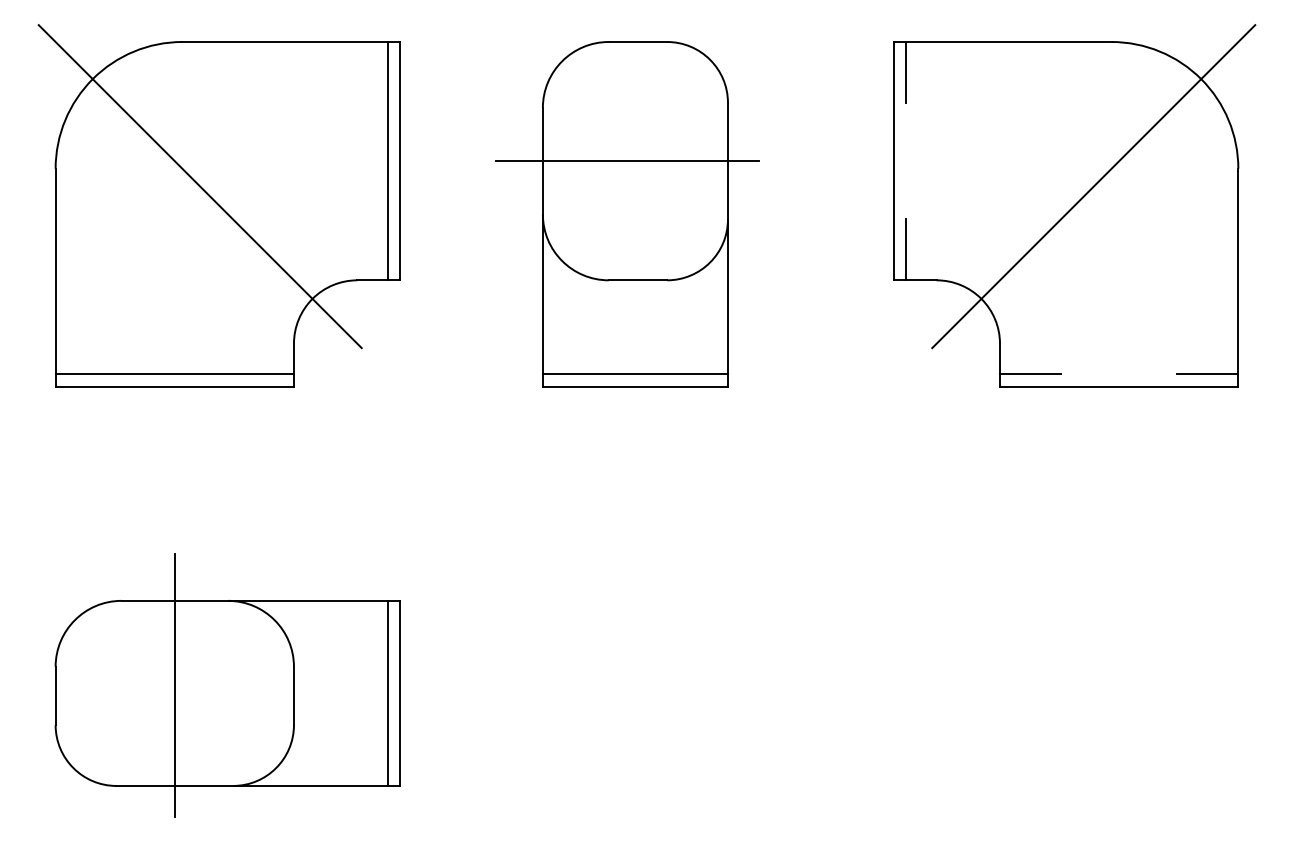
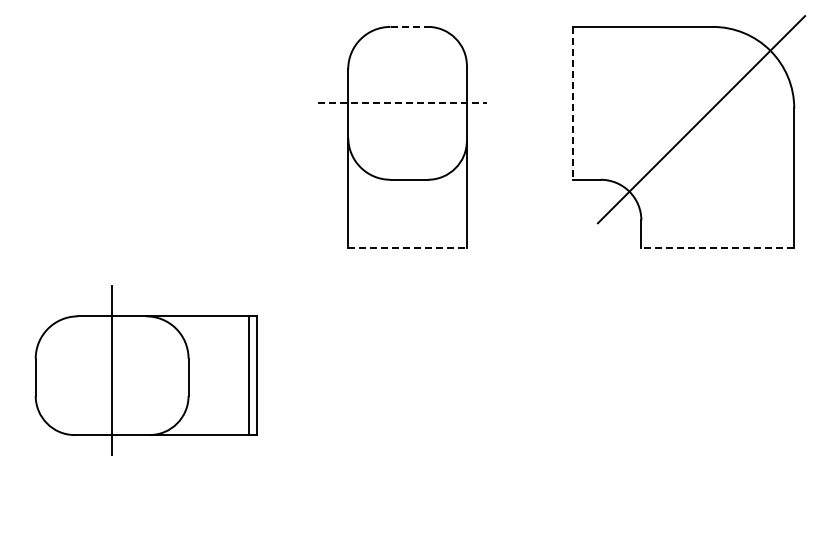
line: (638, 41) -> (409, 26), solid -> dashed
line: (906, 70) -> (581, 45), removed
line: (627, 161) -> (402, 103), solid -> dashed
line: (894, 161) -> (573, 103), solid -> dashed
part: (218, 205) -> (140, 131), removed
line: (906, 248) -> (581, 159), removed
line: (635, 373) -> (407, 239), removed
line: (1029, 373) -> (660, 239), removed
line: (1207, 373) -> (774, 239), removed
line: (636, 387) -> (408, 248), solid -> dashed
line: (1118, 387) -> (717, 248), solid -> dashed
part: (226, 685) -> (145, 370), moved

